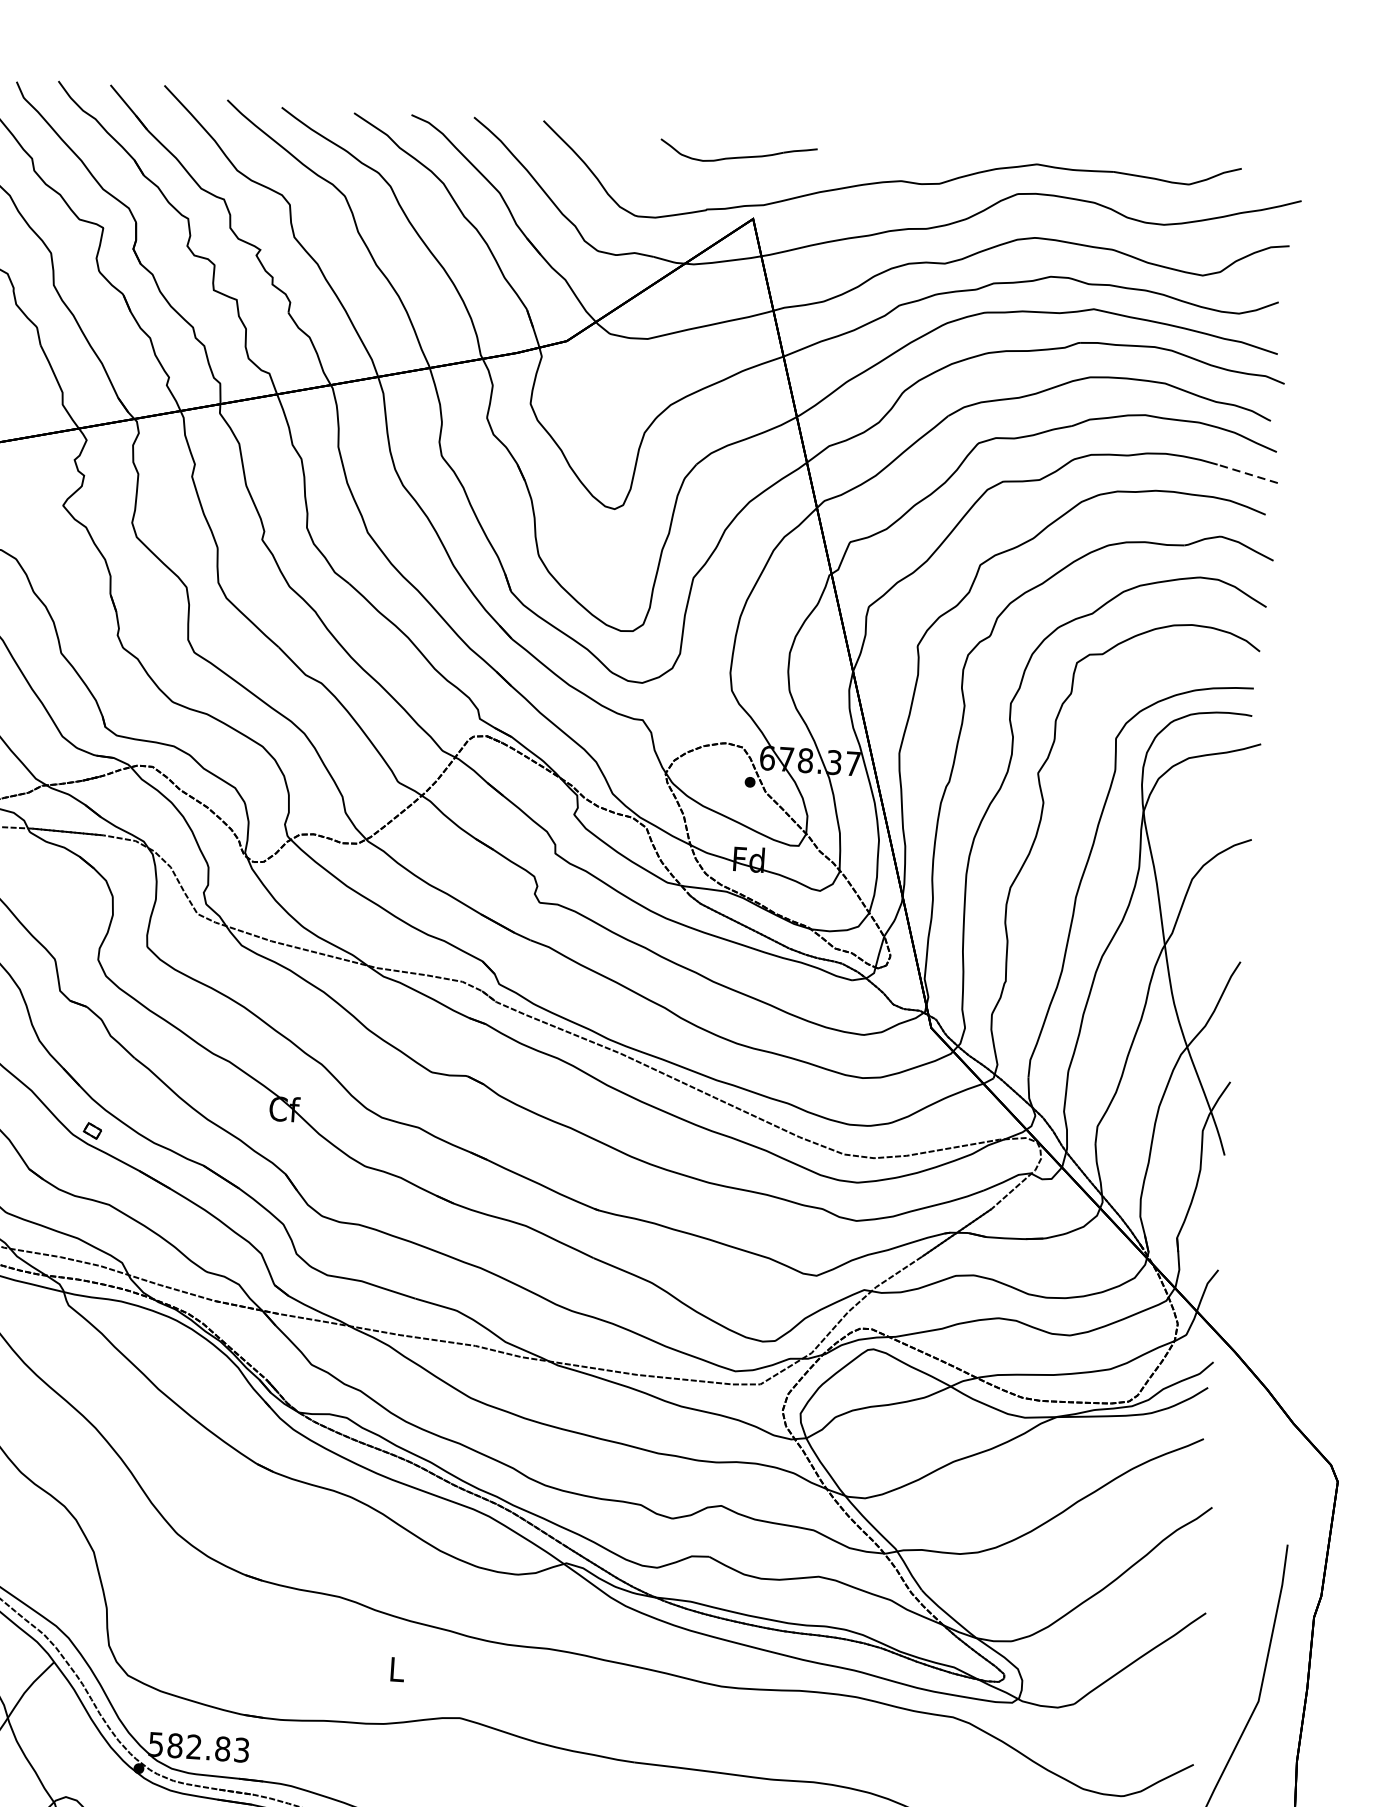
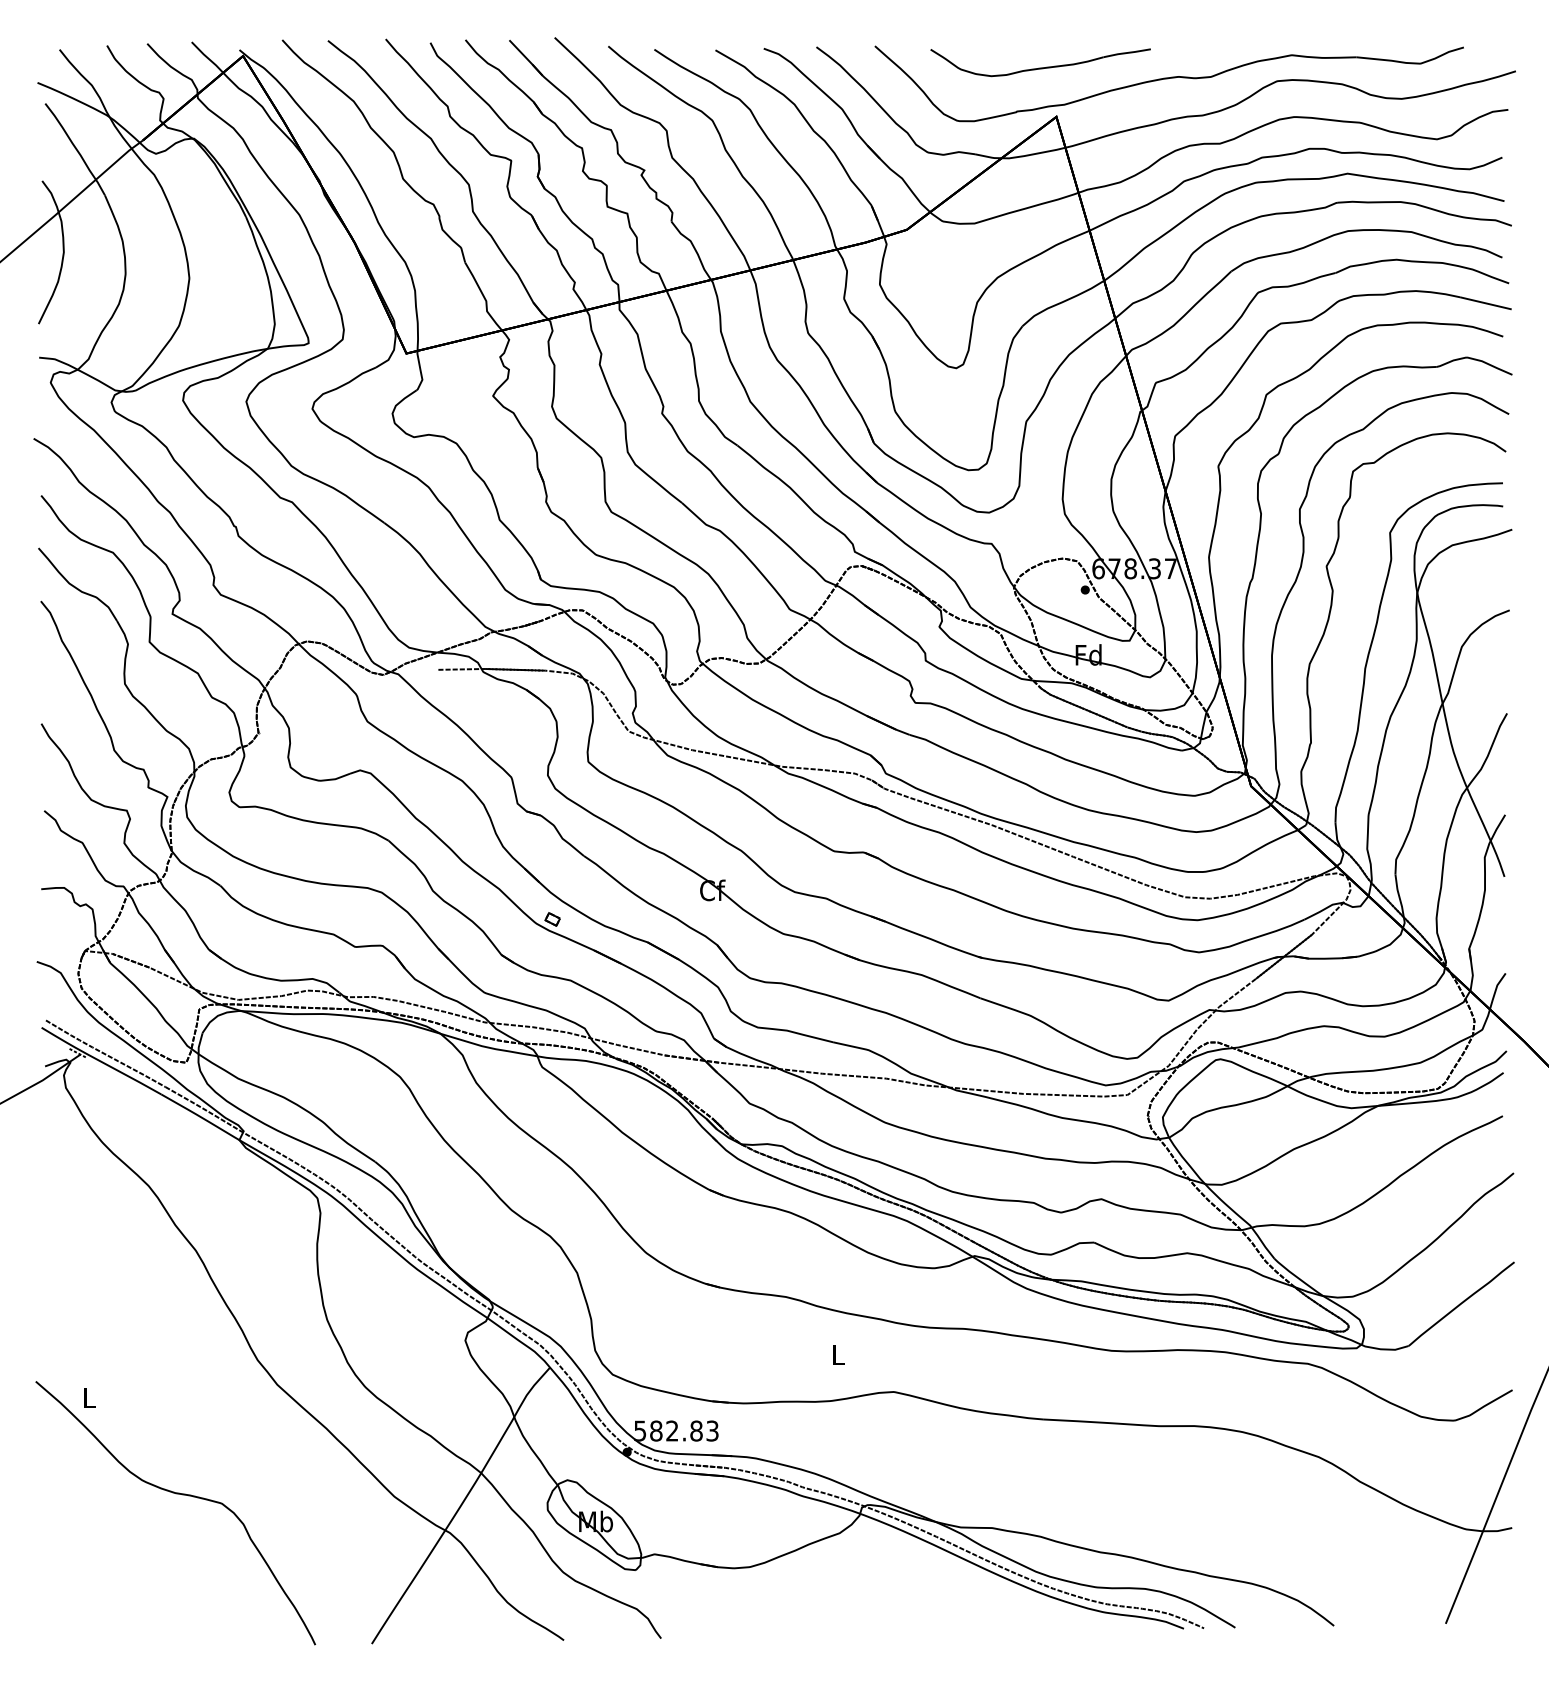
part: (738, 153) -> (1040, 62), size x1.67
line: (1247, 474) -> (1485, 303), dashed -> solid

